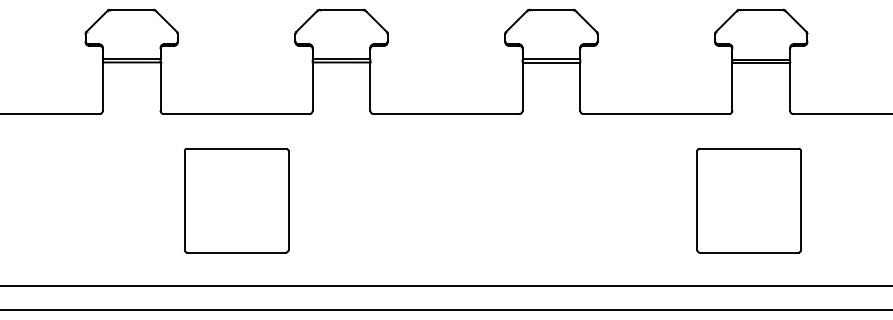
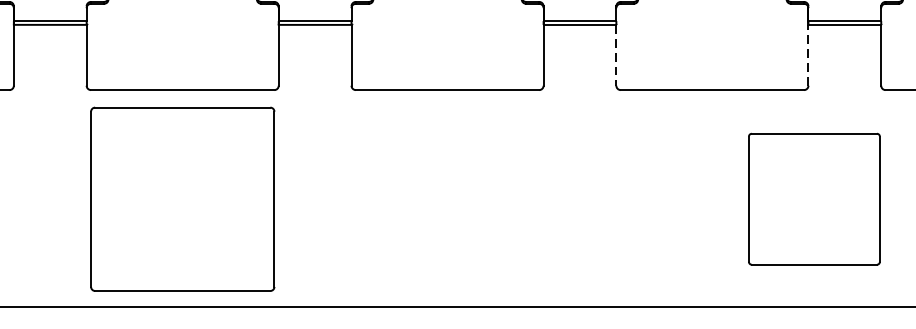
line: (732, 86) -> (808, 55), solid -> dashed
line: (580, 87) -> (616, 56), solid -> dashed
part: (236, 200) -> (182, 199), size x1.4
part: (748, 200) -> (813, 199), moved

